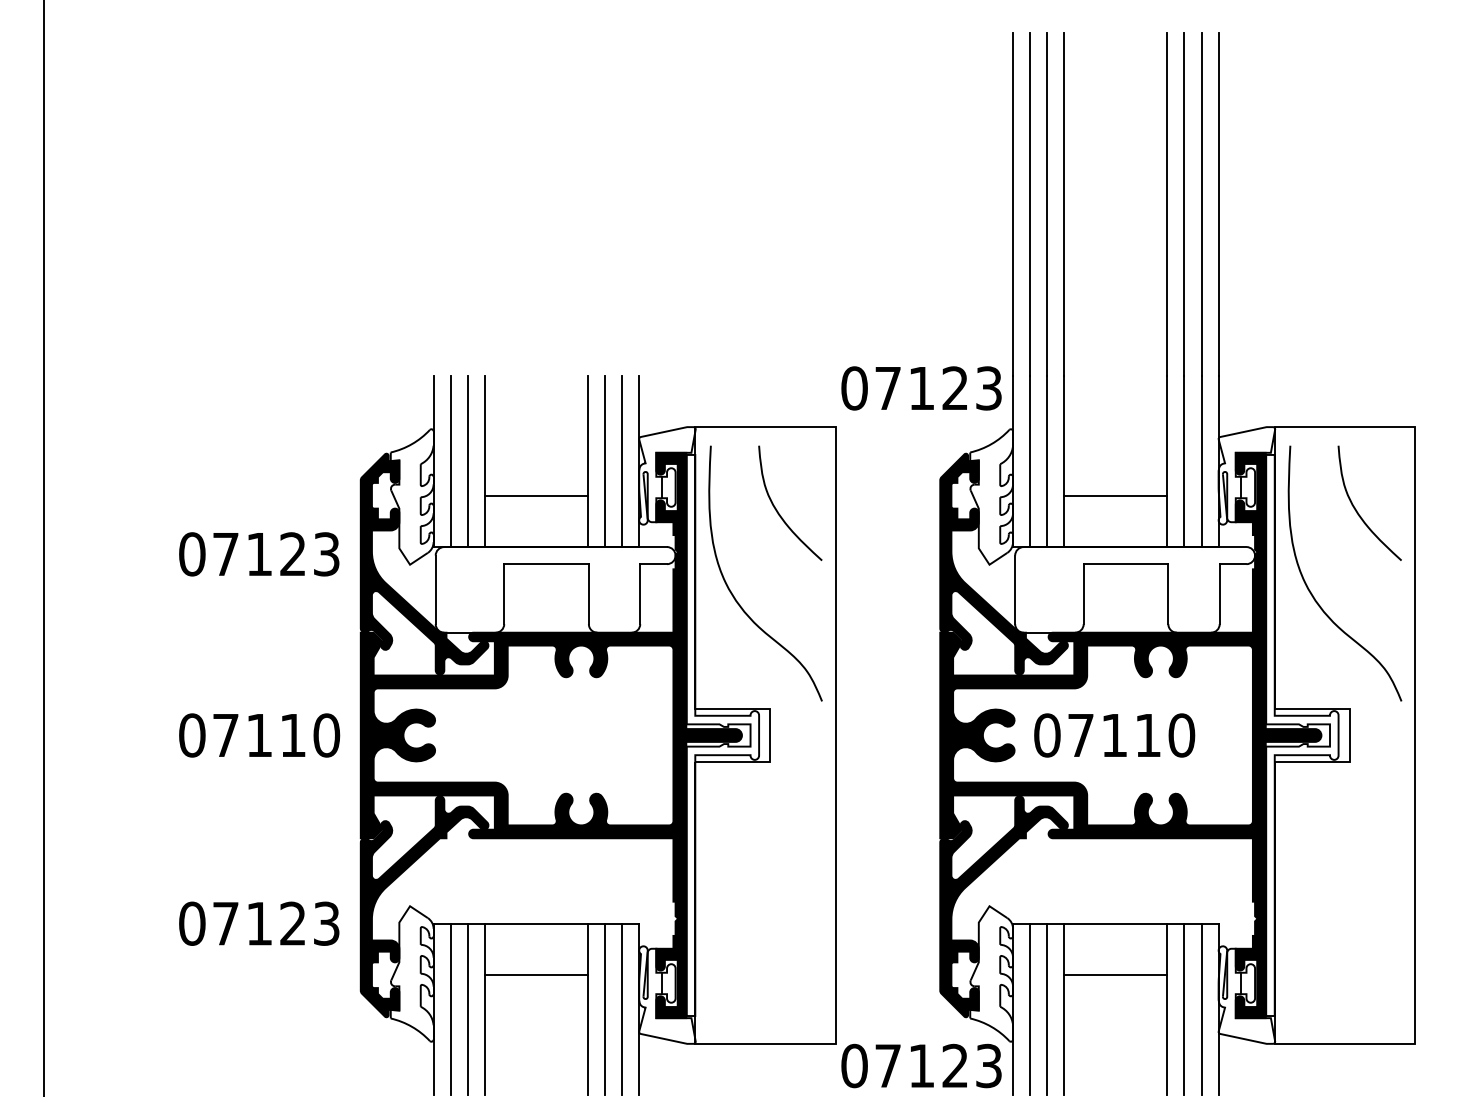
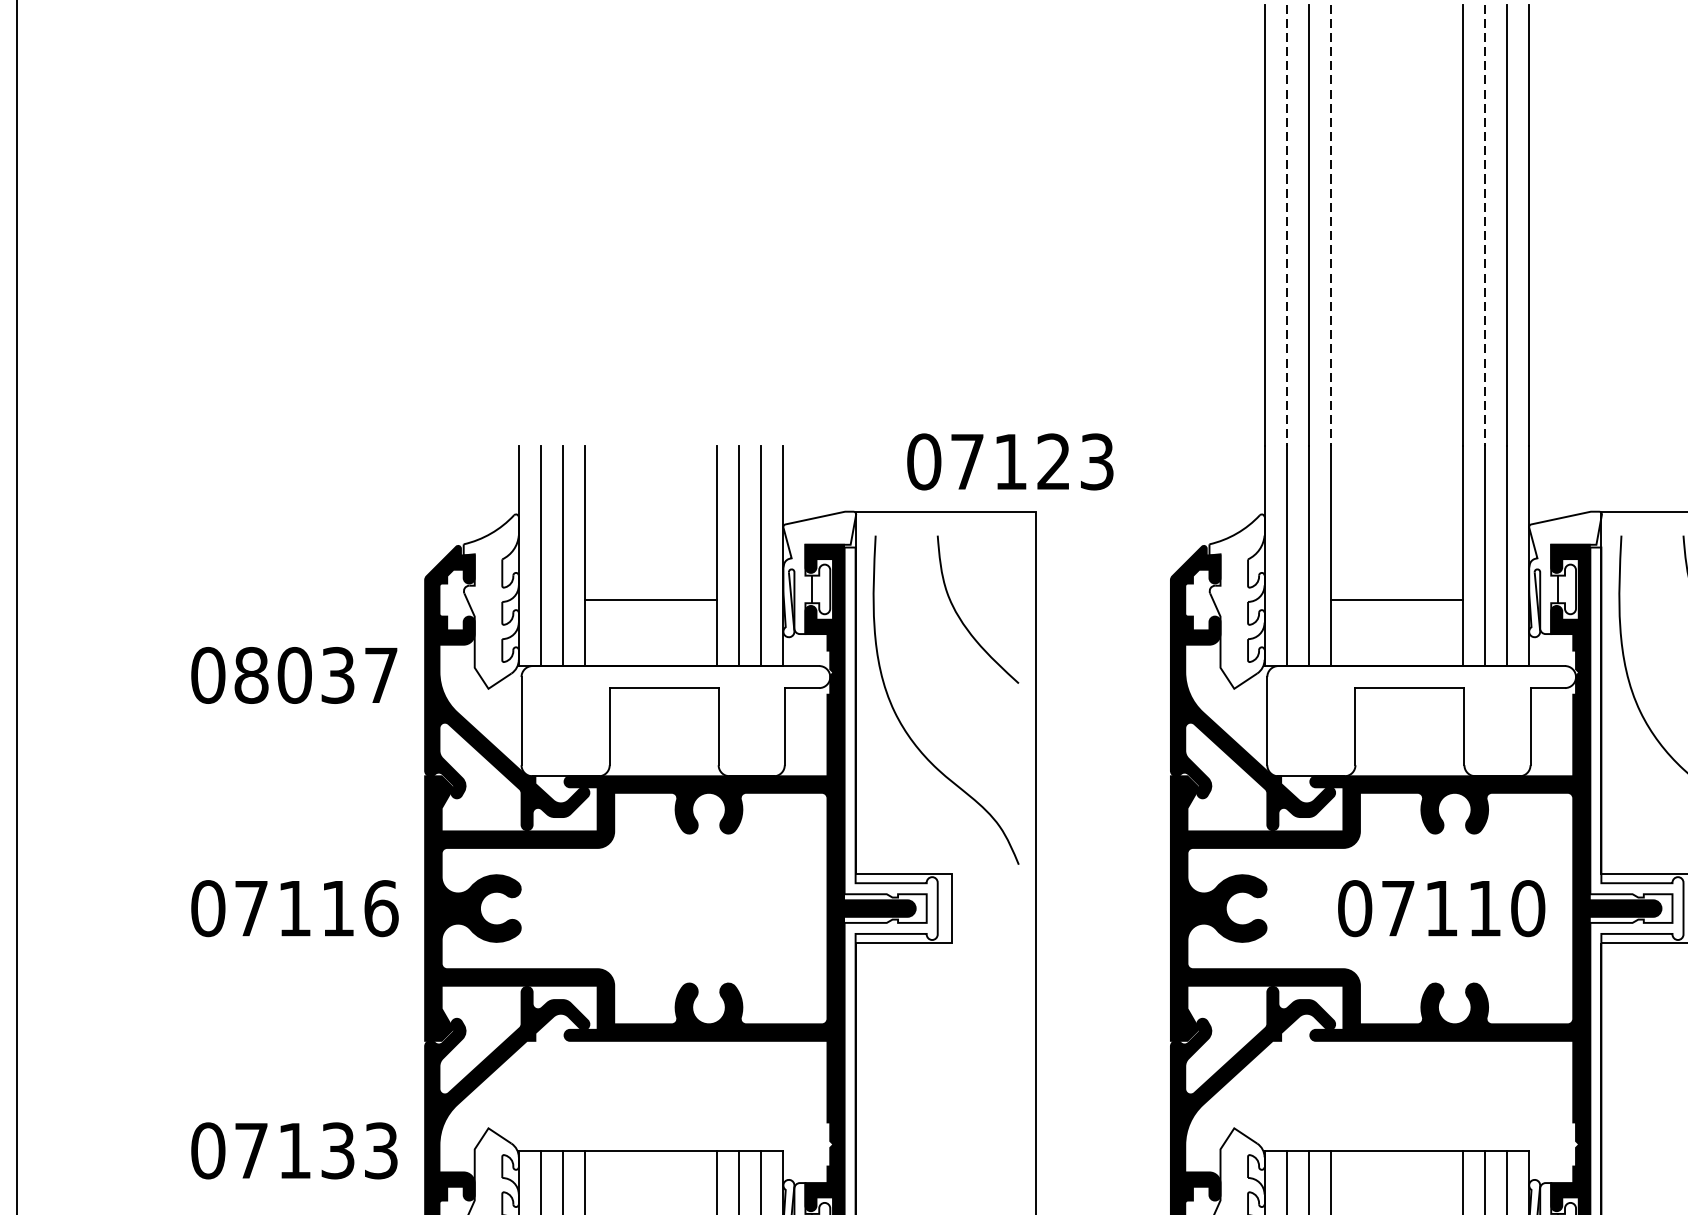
line: (1030, 204) -> (1287, 225), solid -> dashed
line: (1064, 204) -> (1330, 225), solid -> dashed
line: (1184, 204) -> (1485, 225), solid -> dashed
text: (921, 388) -> (1010, 461), moved
text: (275, 554) -> (315, 675), 07123 -> 08037
text: (326, 735) -> (380, 908), 07110 -> 07116
text: (1114, 735) -> (1441, 908), moved
text: (292, 923) -> (337, 1150), 07123 -> 07133

